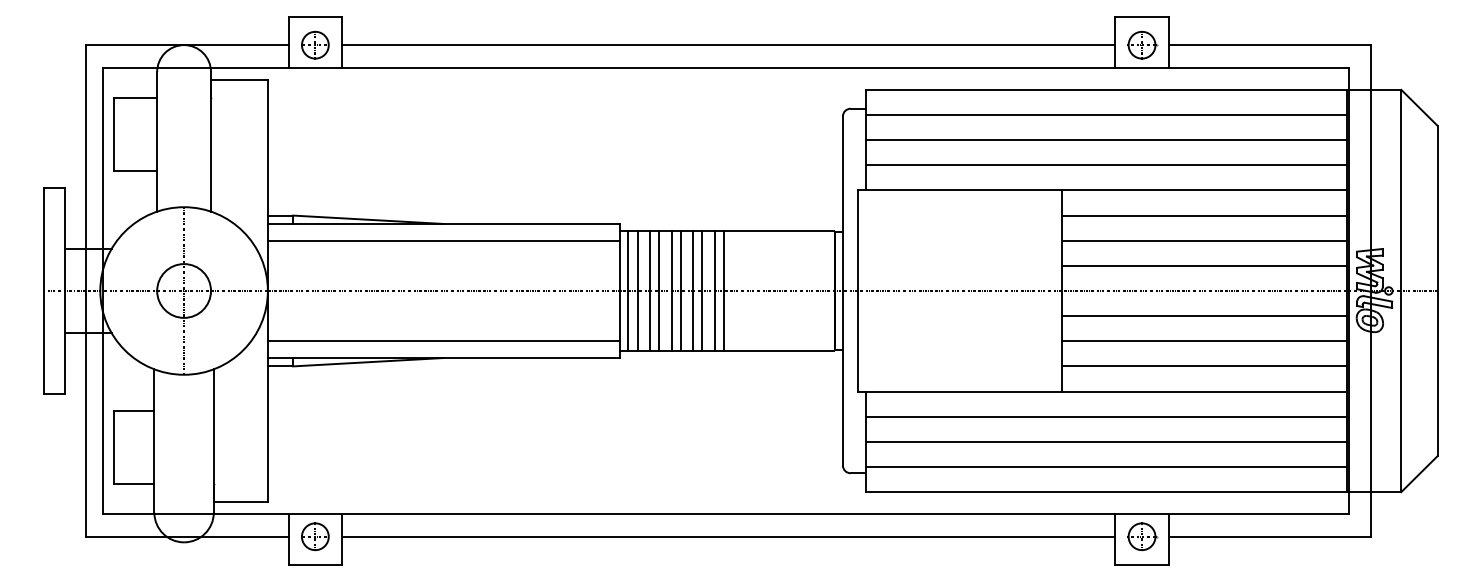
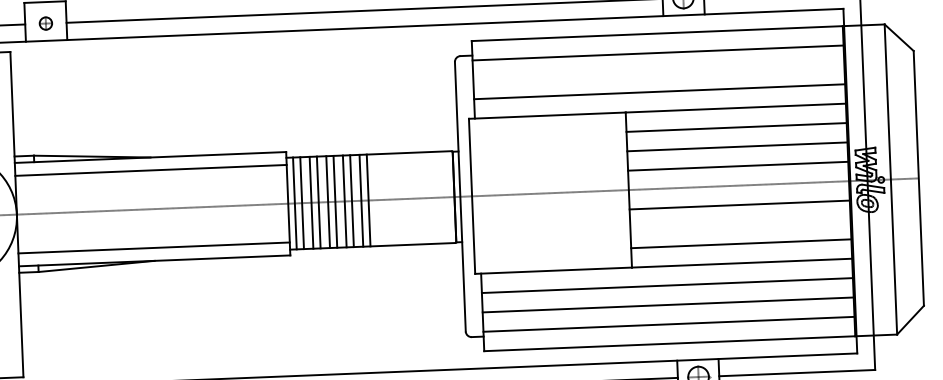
part: (315, 44) -> (45, 23), size x0.6
line: (1106, 140) -> (658, 72), removed
line: (1204, 341) -> (740, 224), removed

